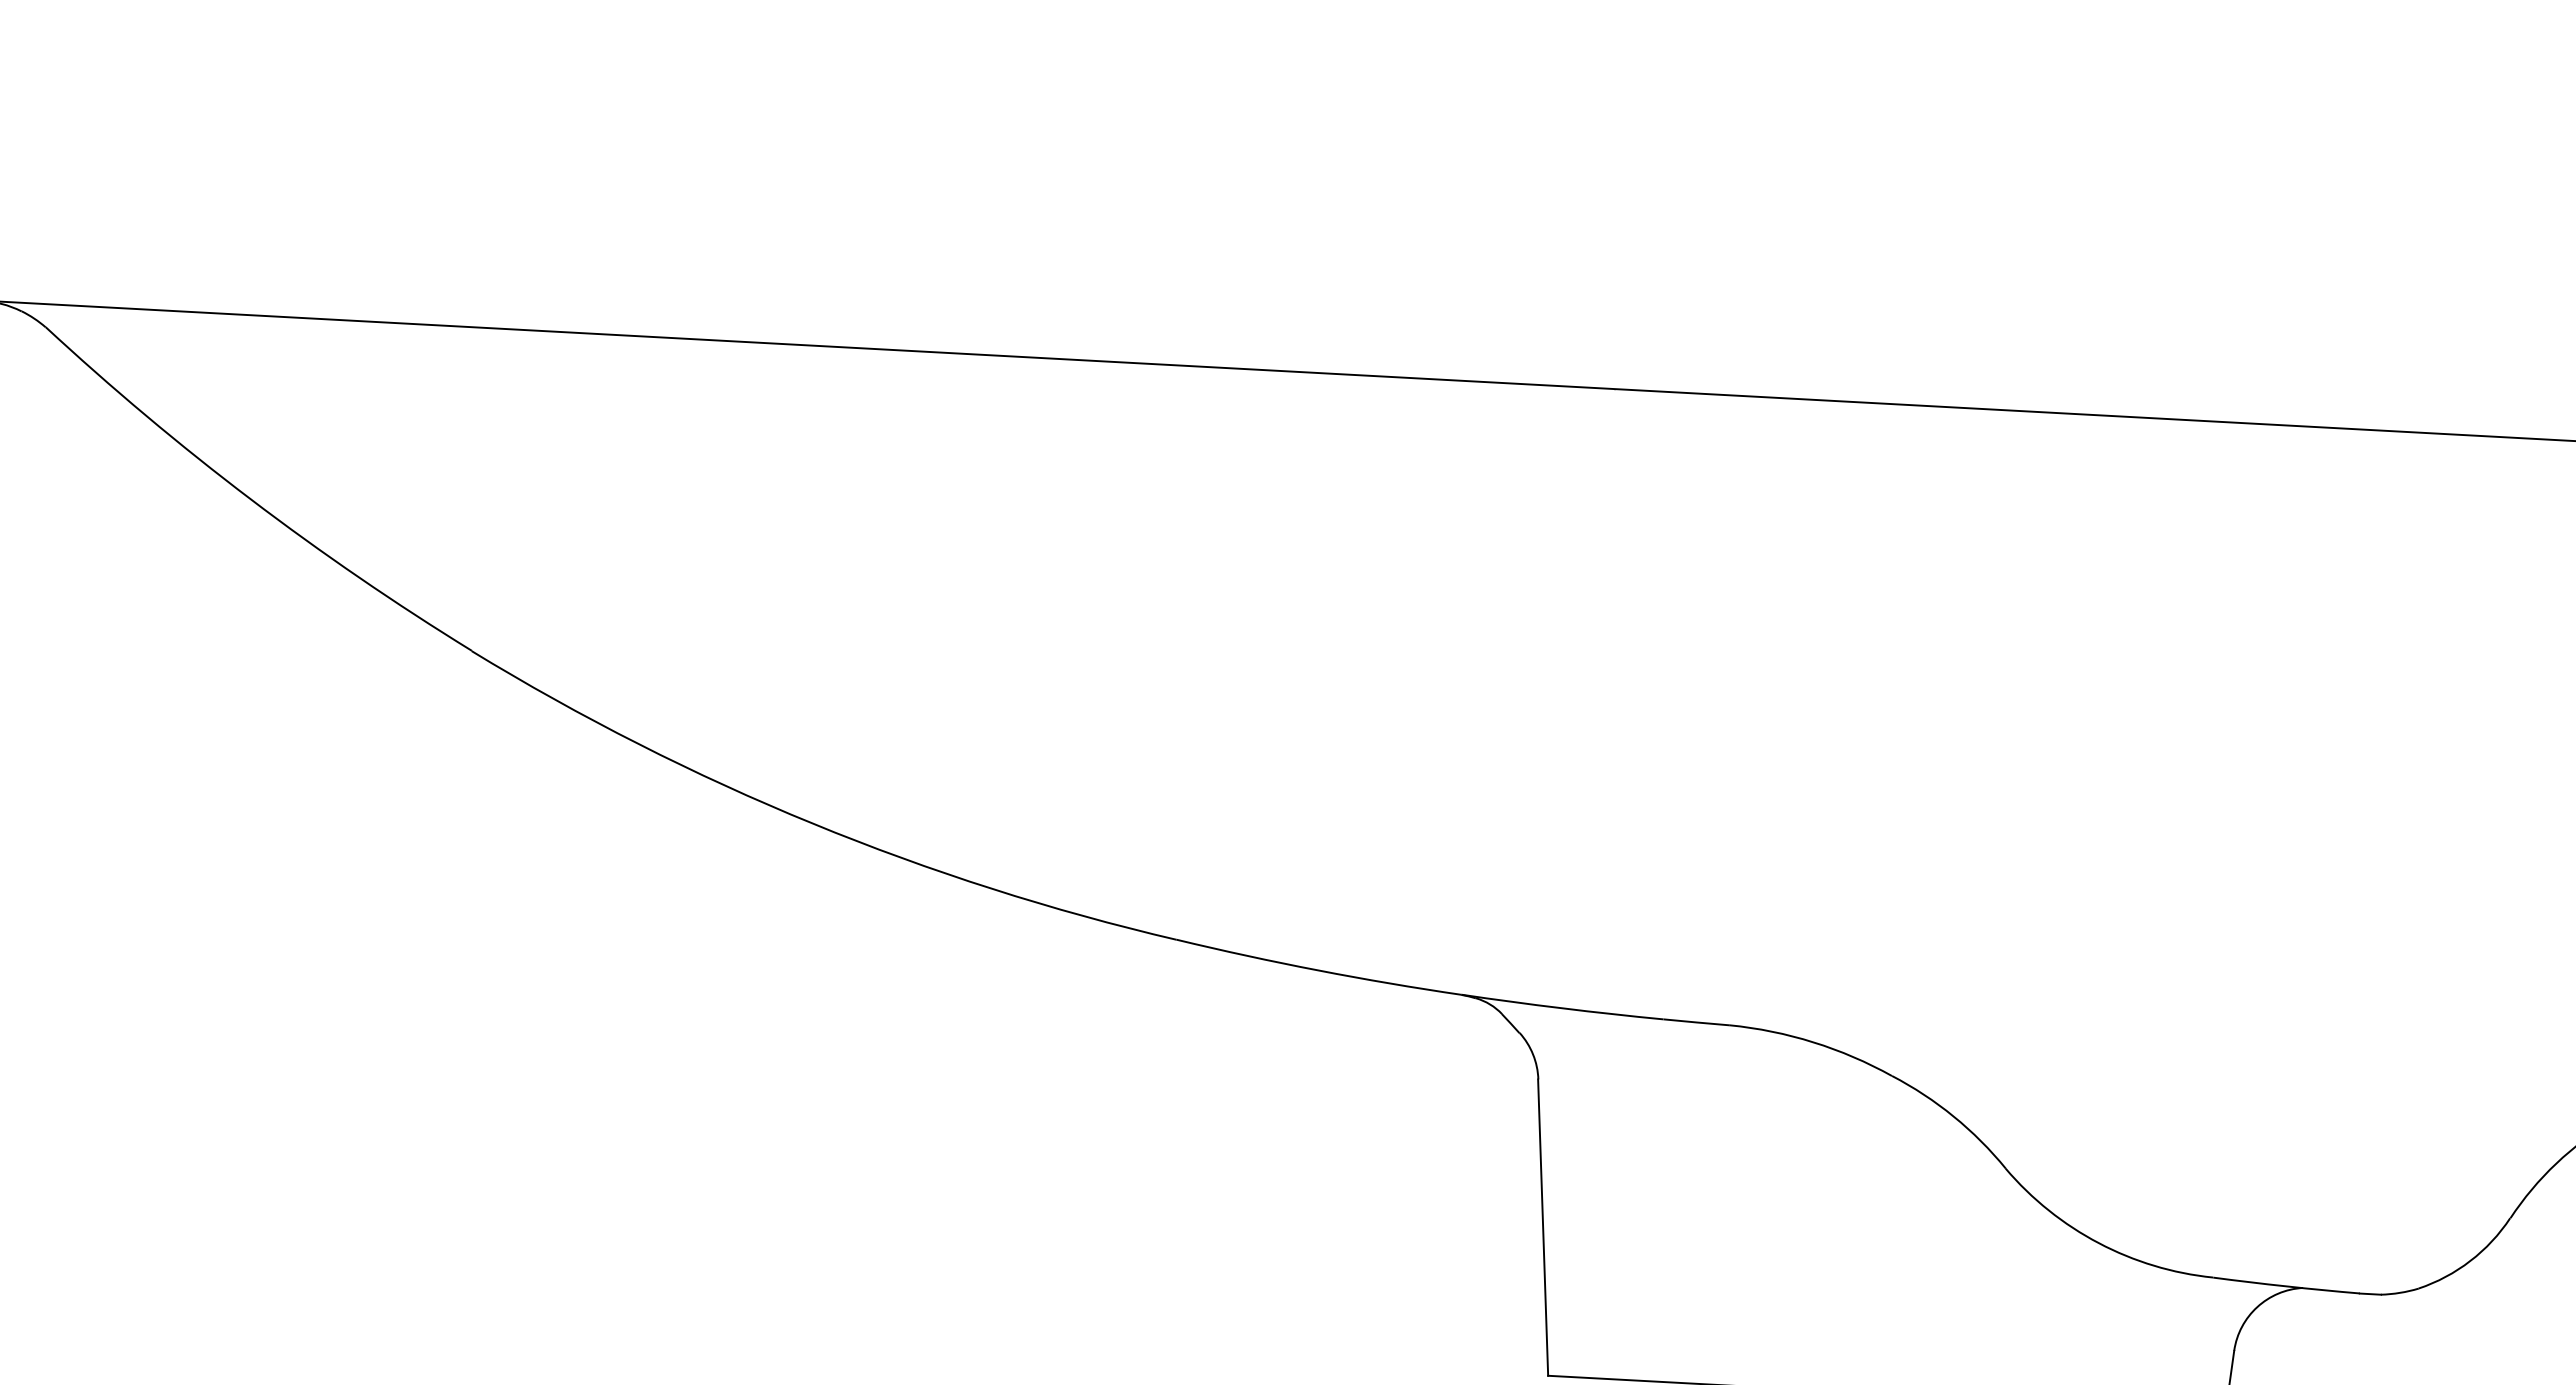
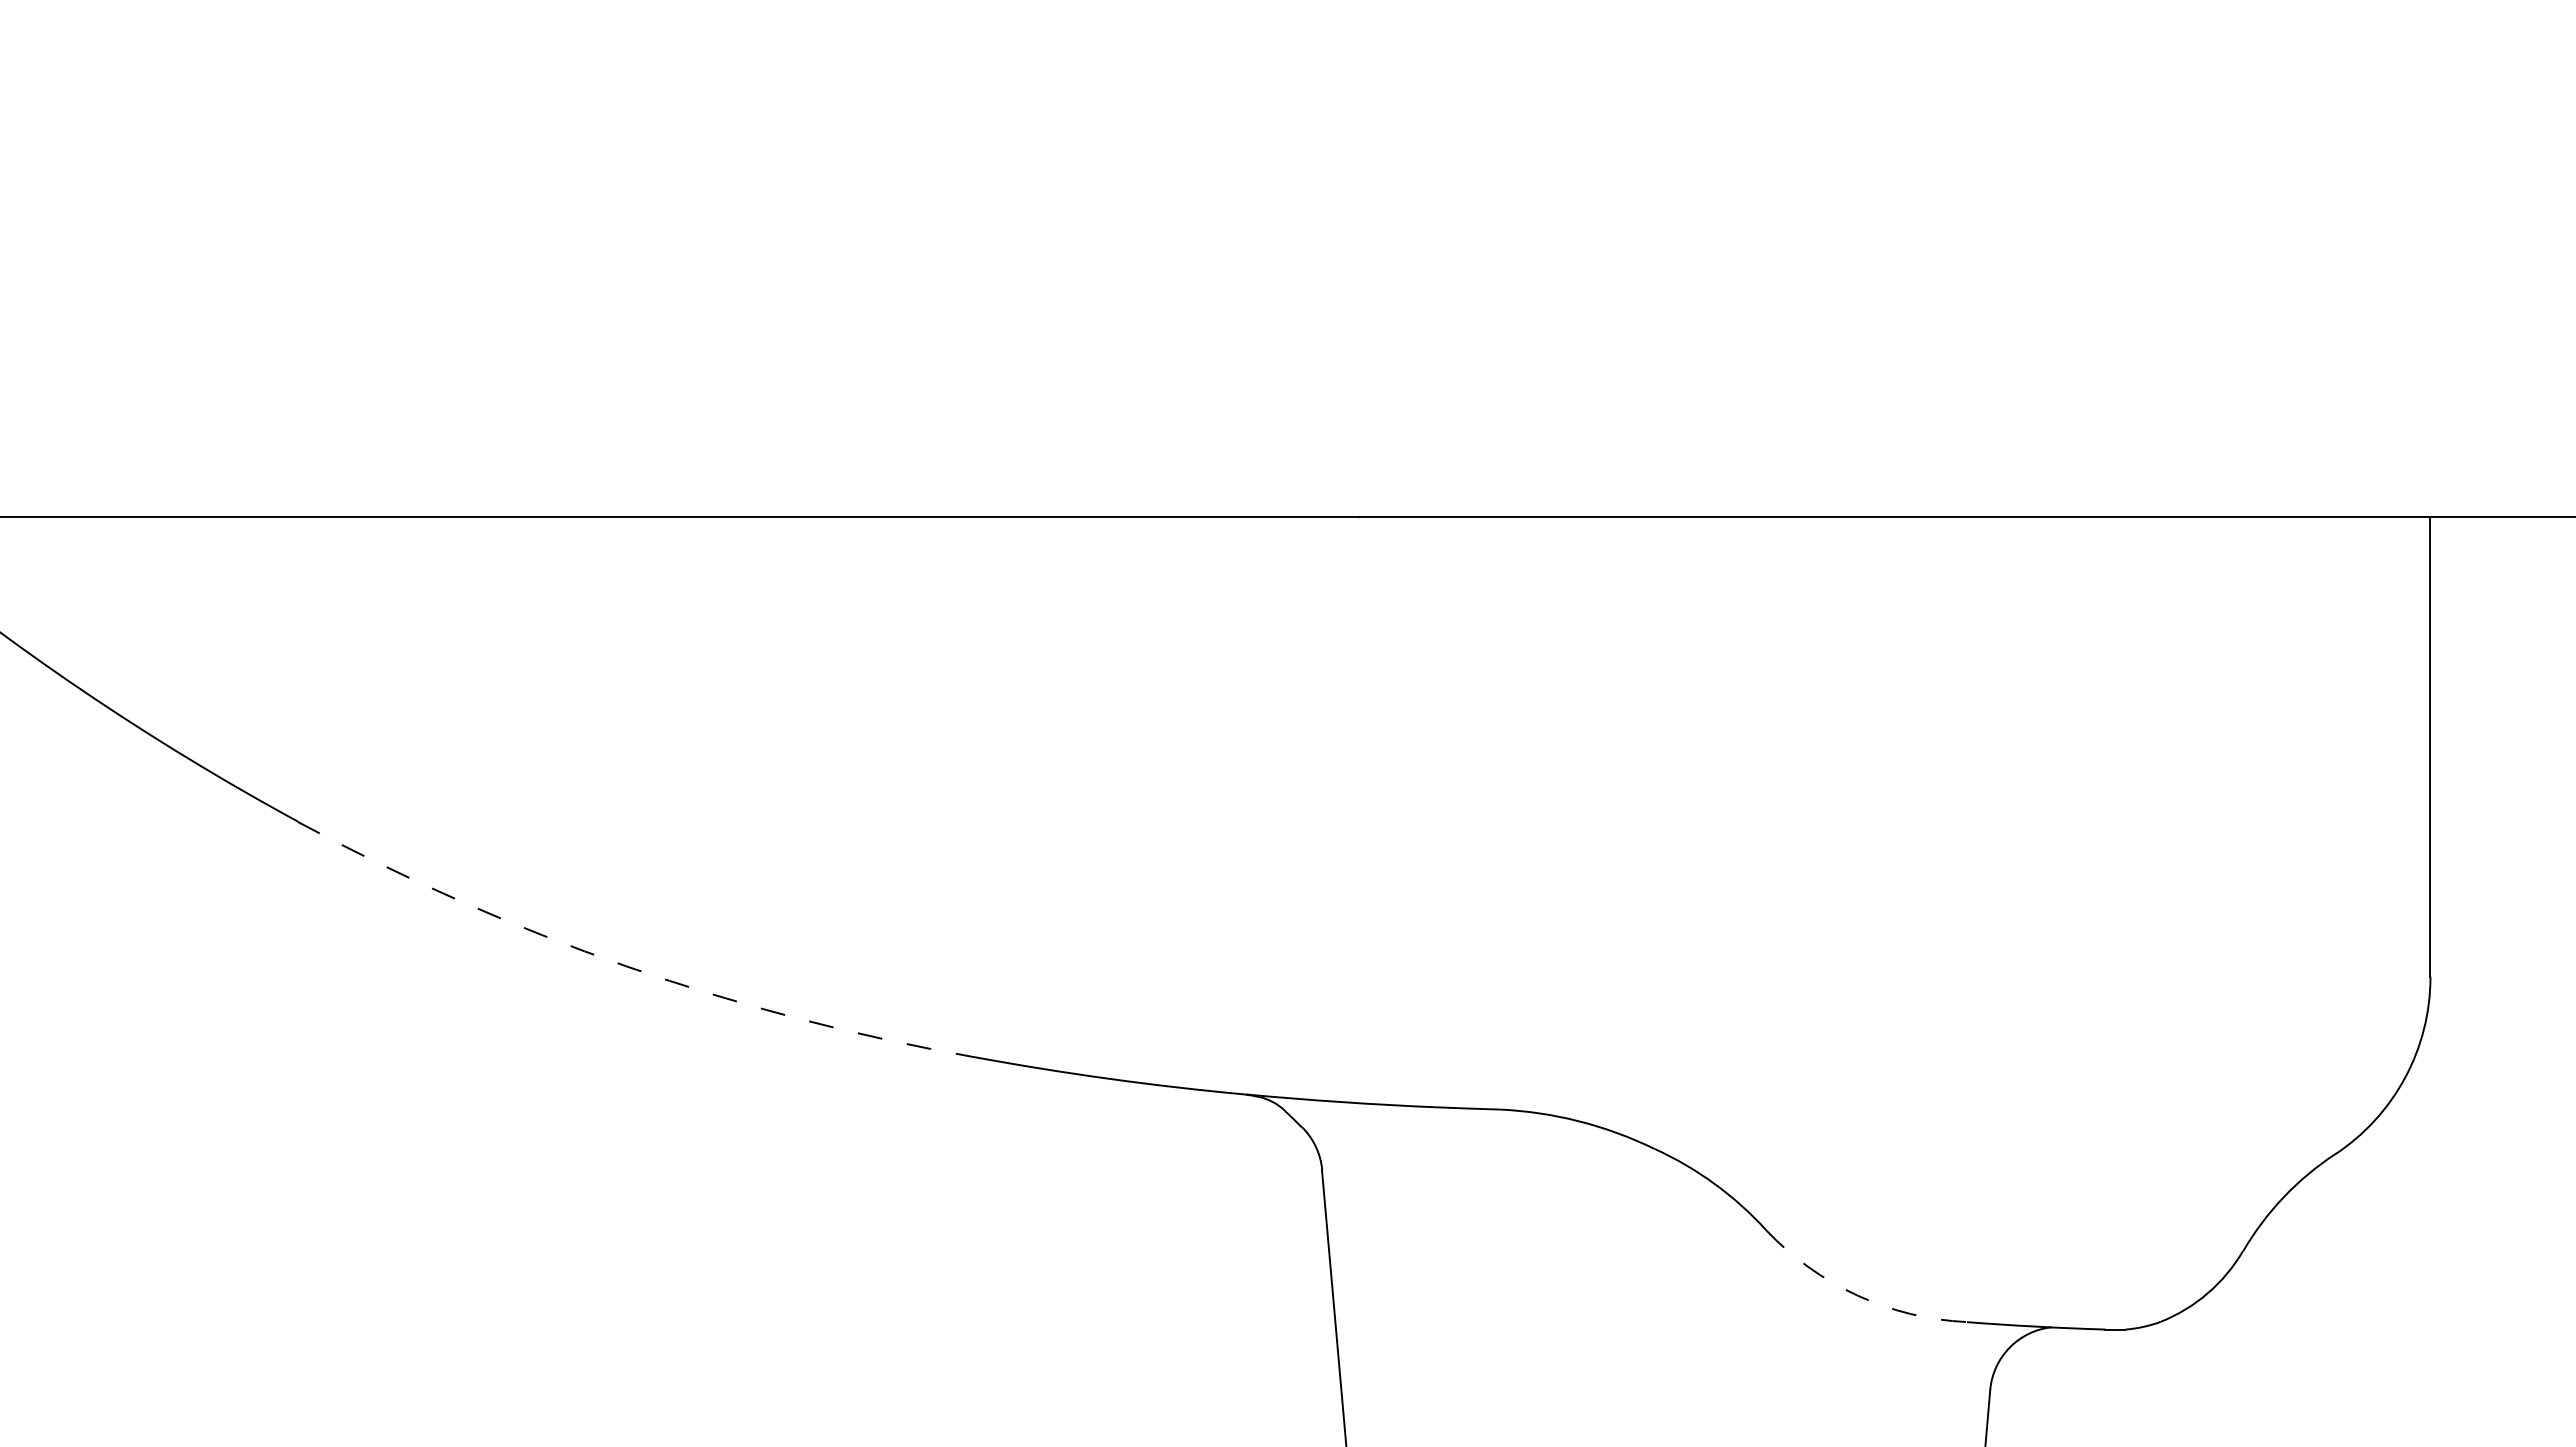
arc: (812, 823) -> (626, 966), solid -> dashed
arc: (2098, 1243) -> (1857, 1295), solid -> dashed

